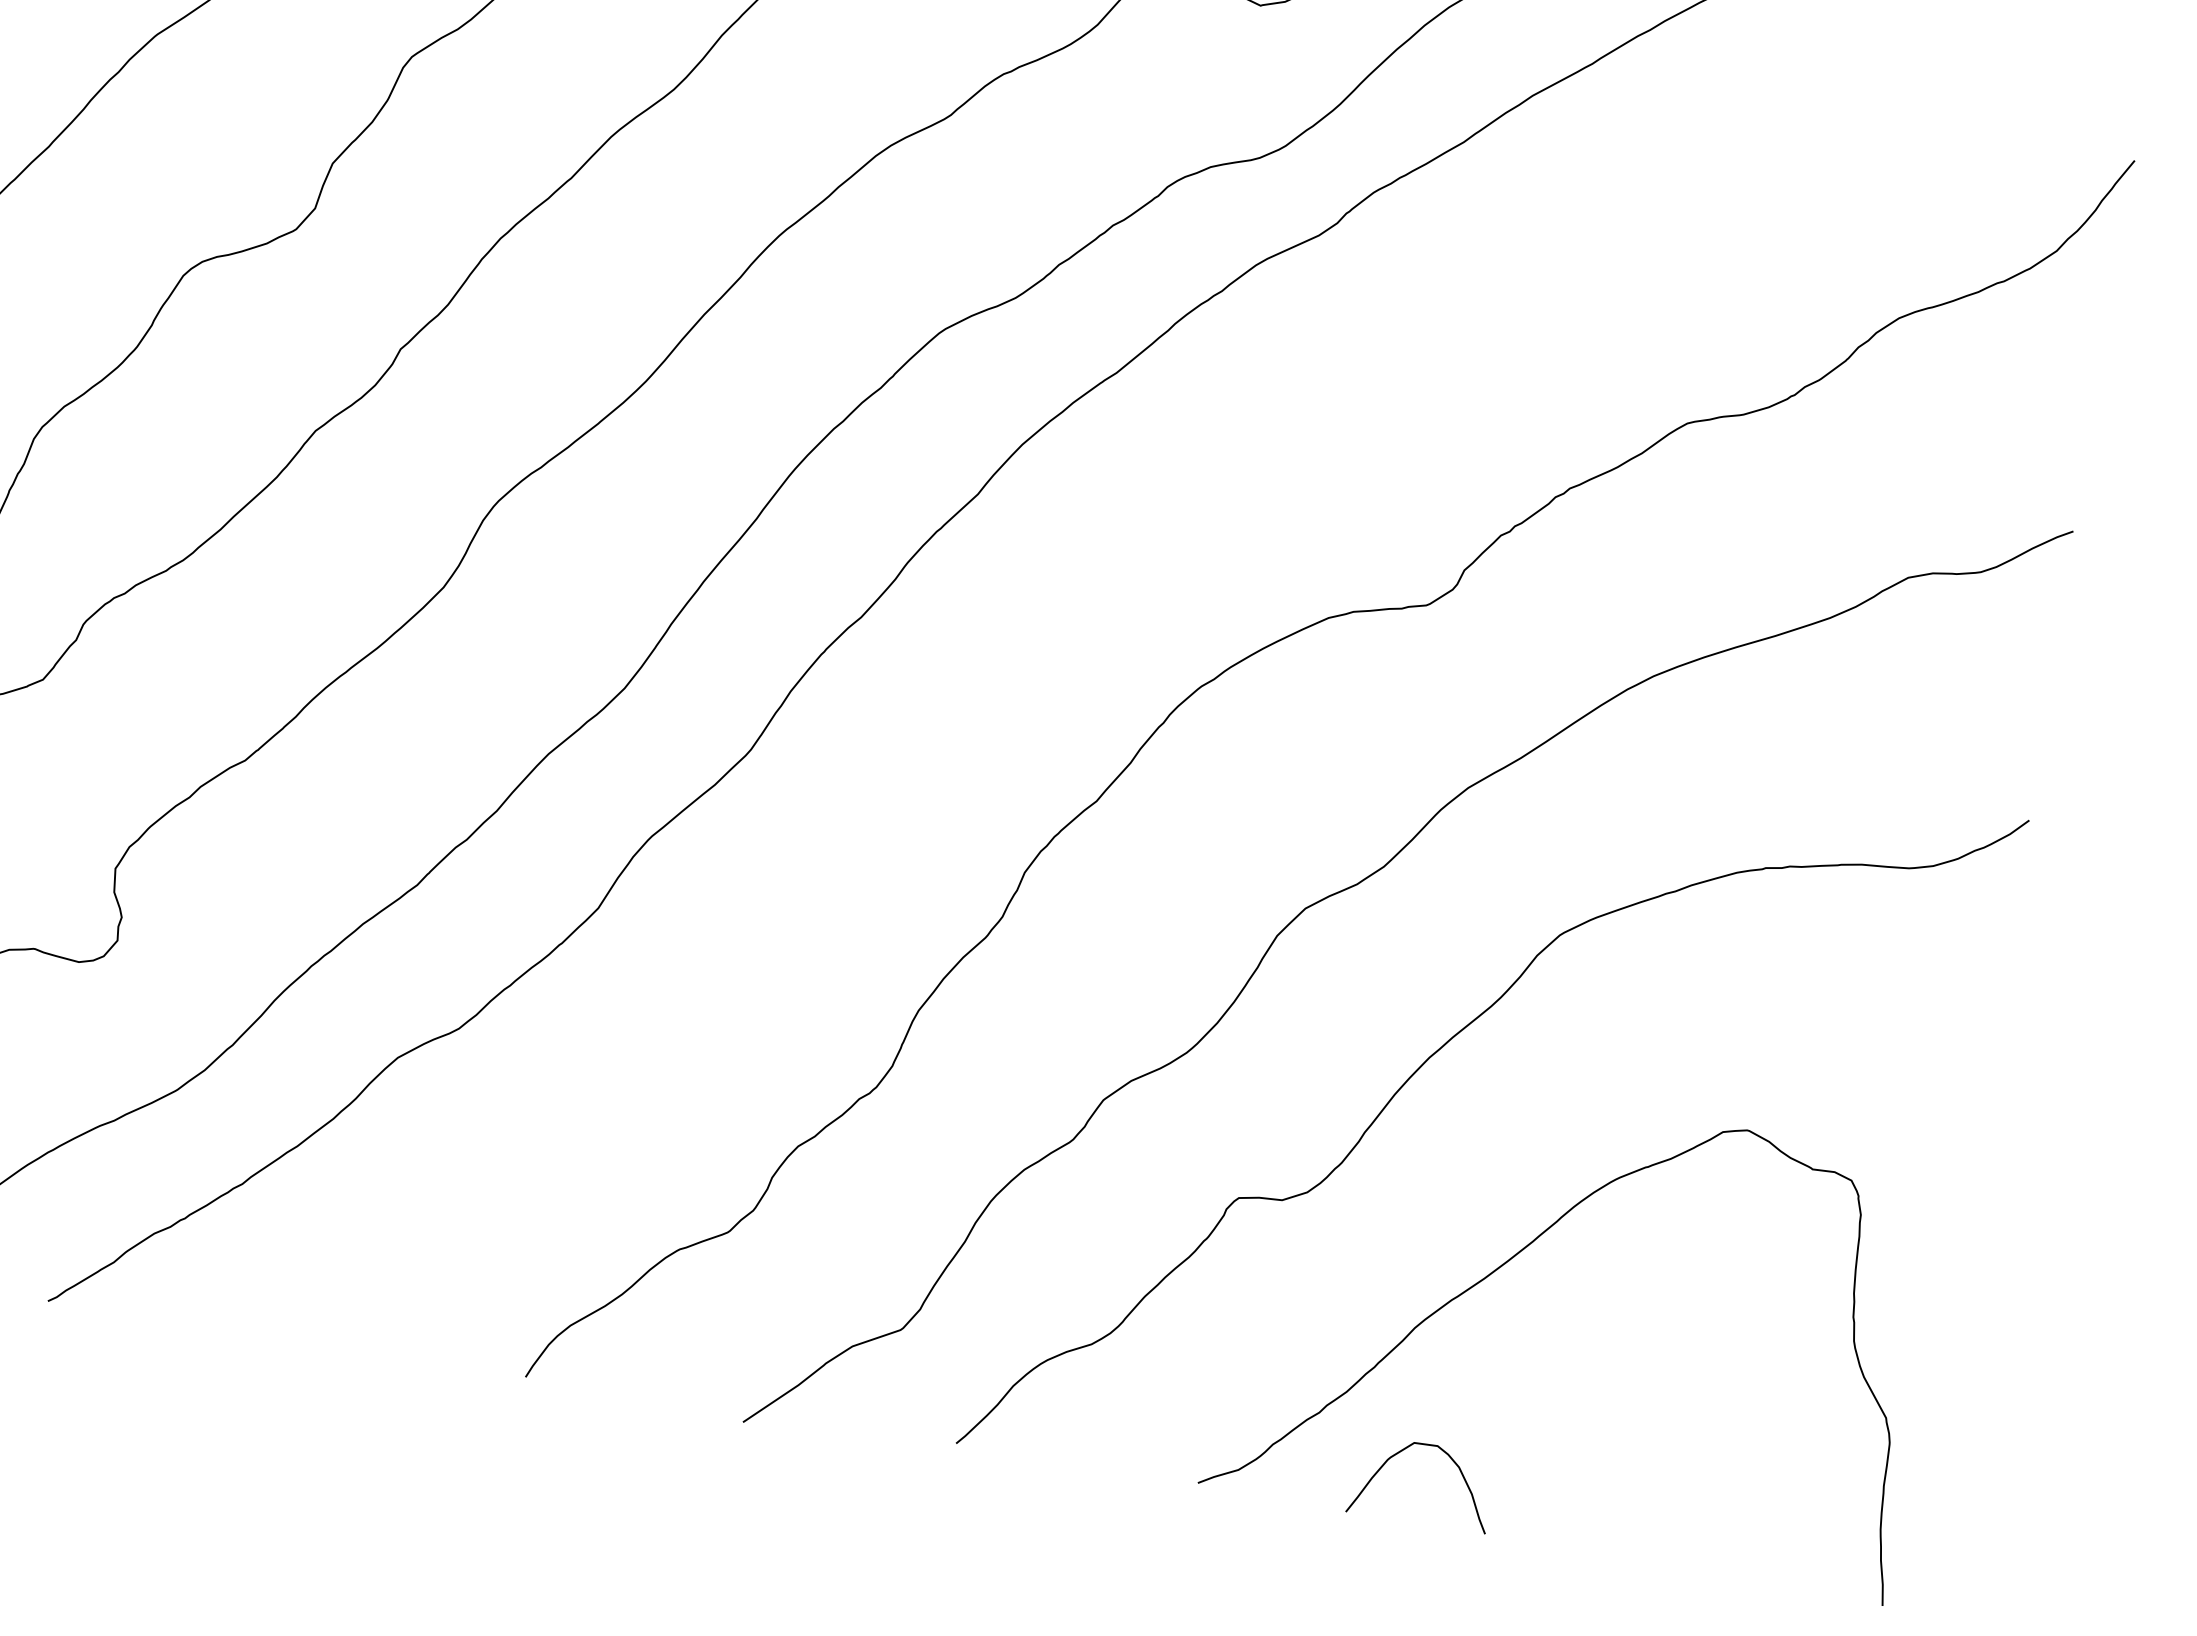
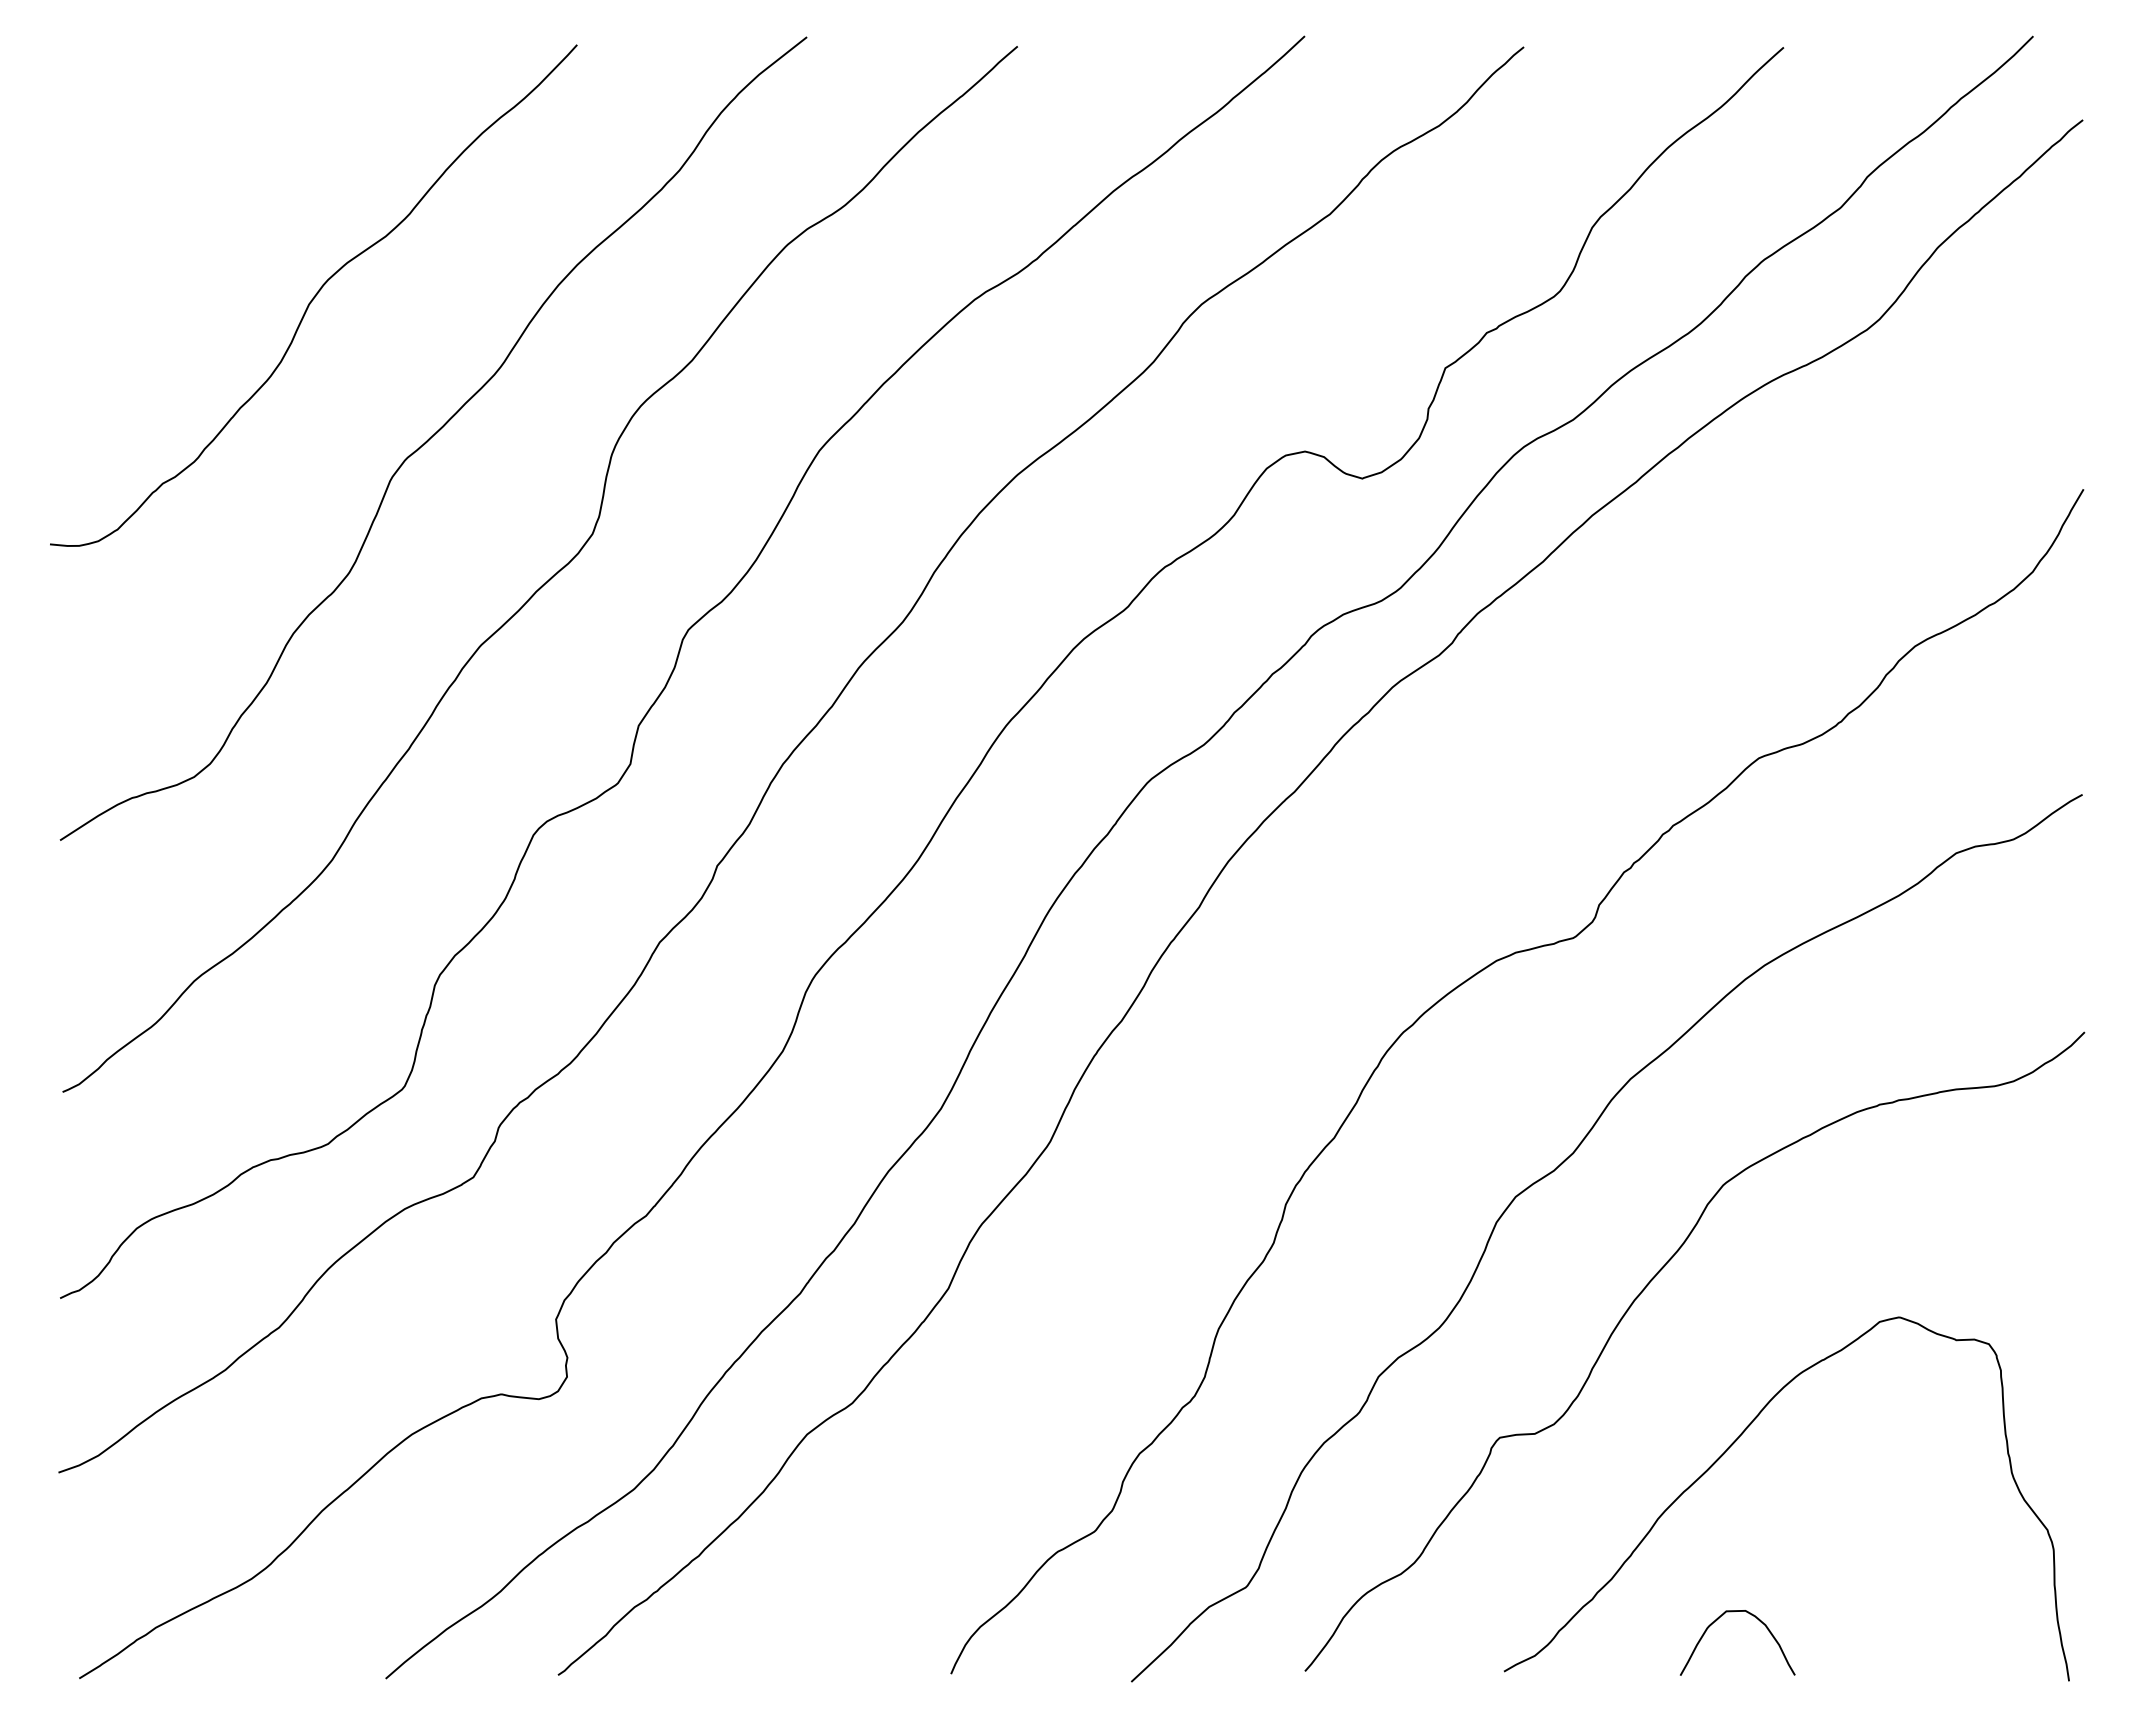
curve: (1400, 1453) -> (1716, 1621), moved

